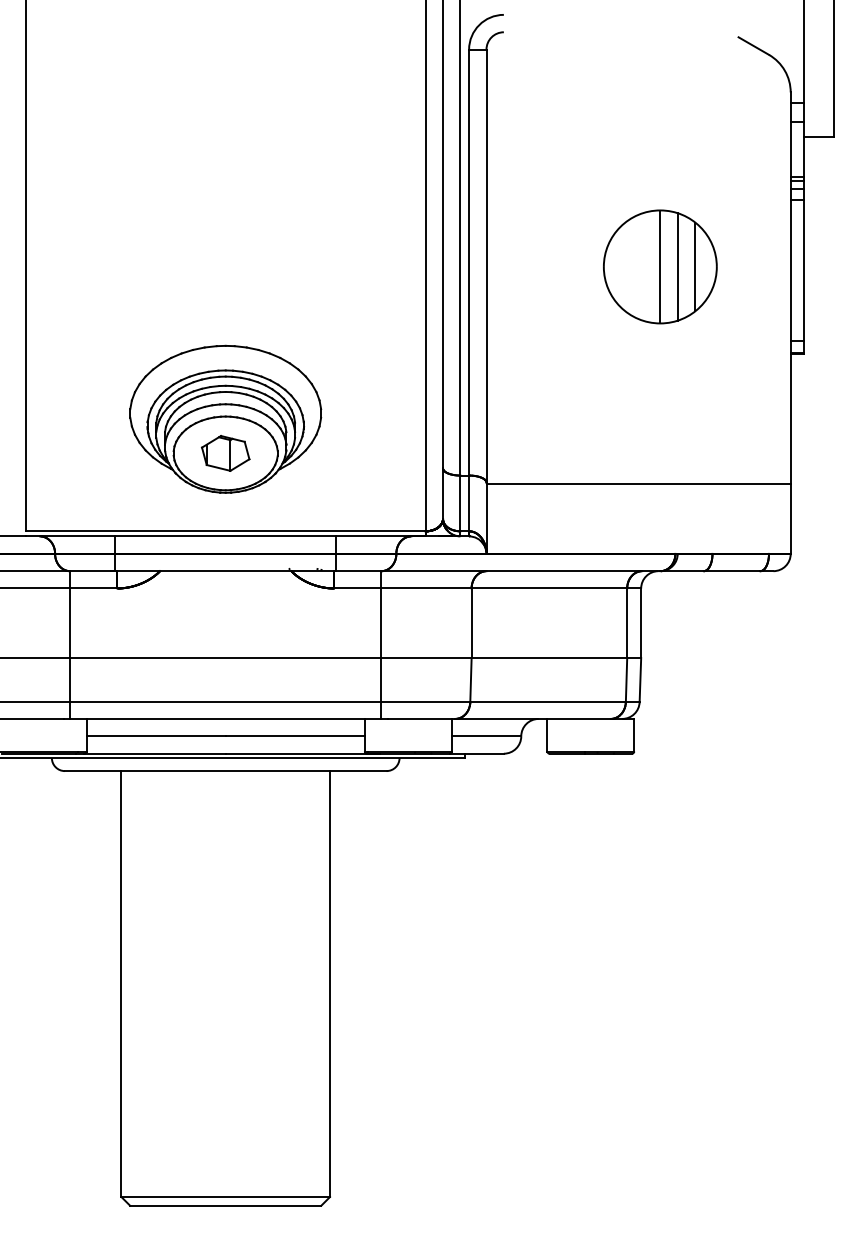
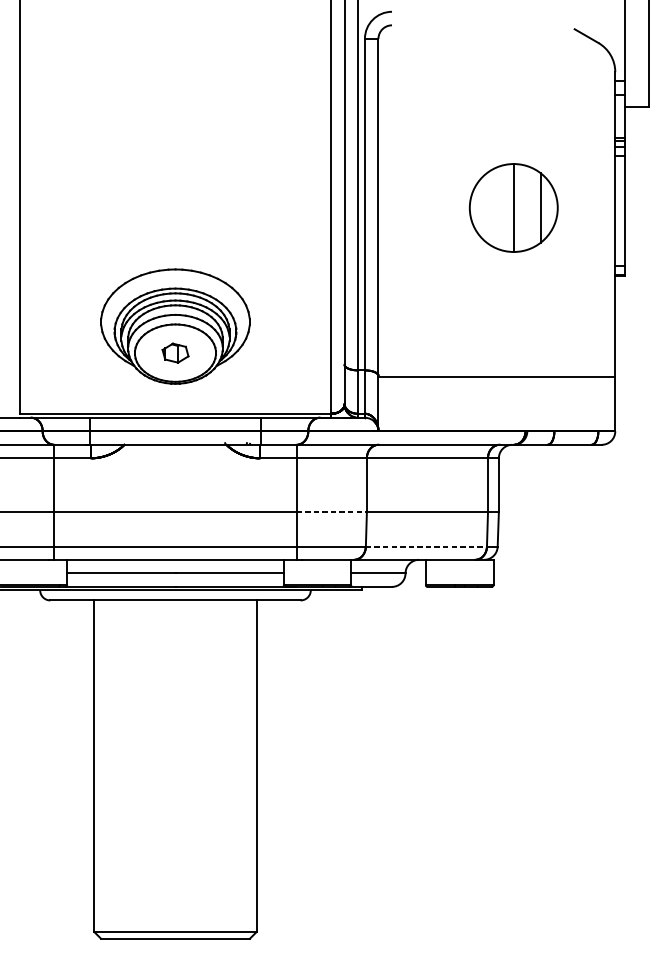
line: (677, 266) -> (527, 207), removed
part: (225, 453) -> (175, 353), size x0.7
line: (426, 658) -> (331, 512), solid -> dashed
line: (548, 702) -> (426, 547), solid -> dashed

